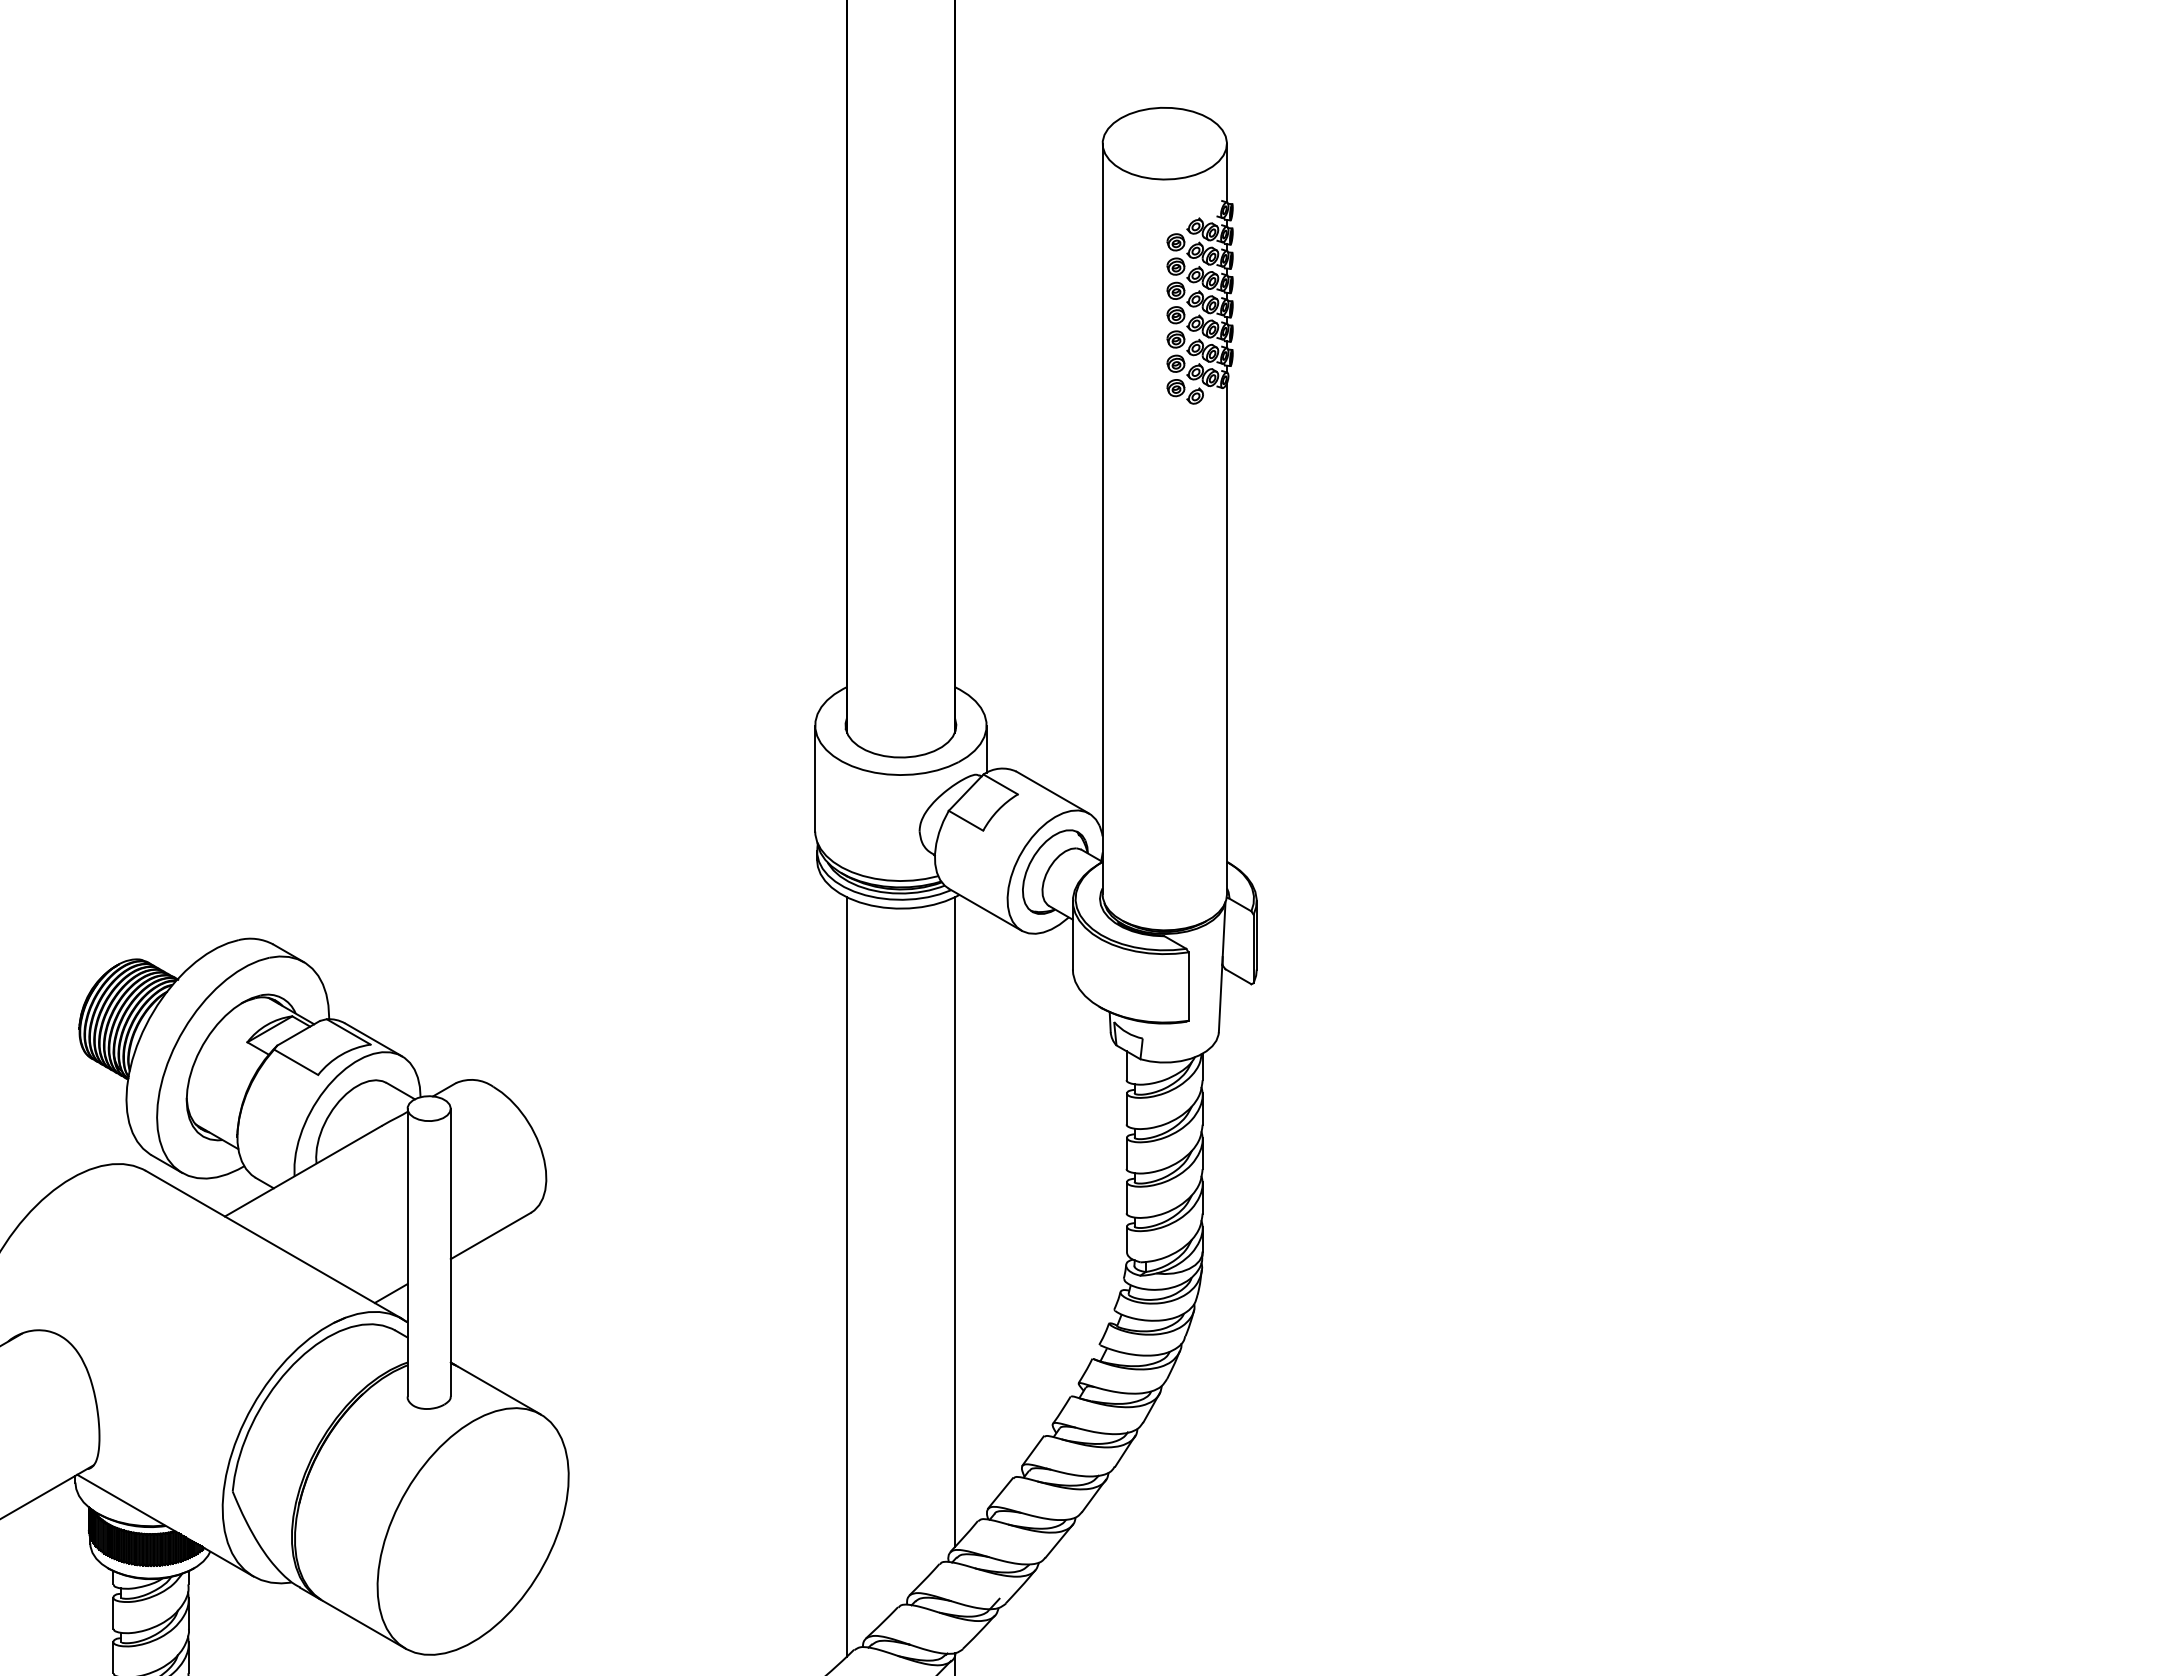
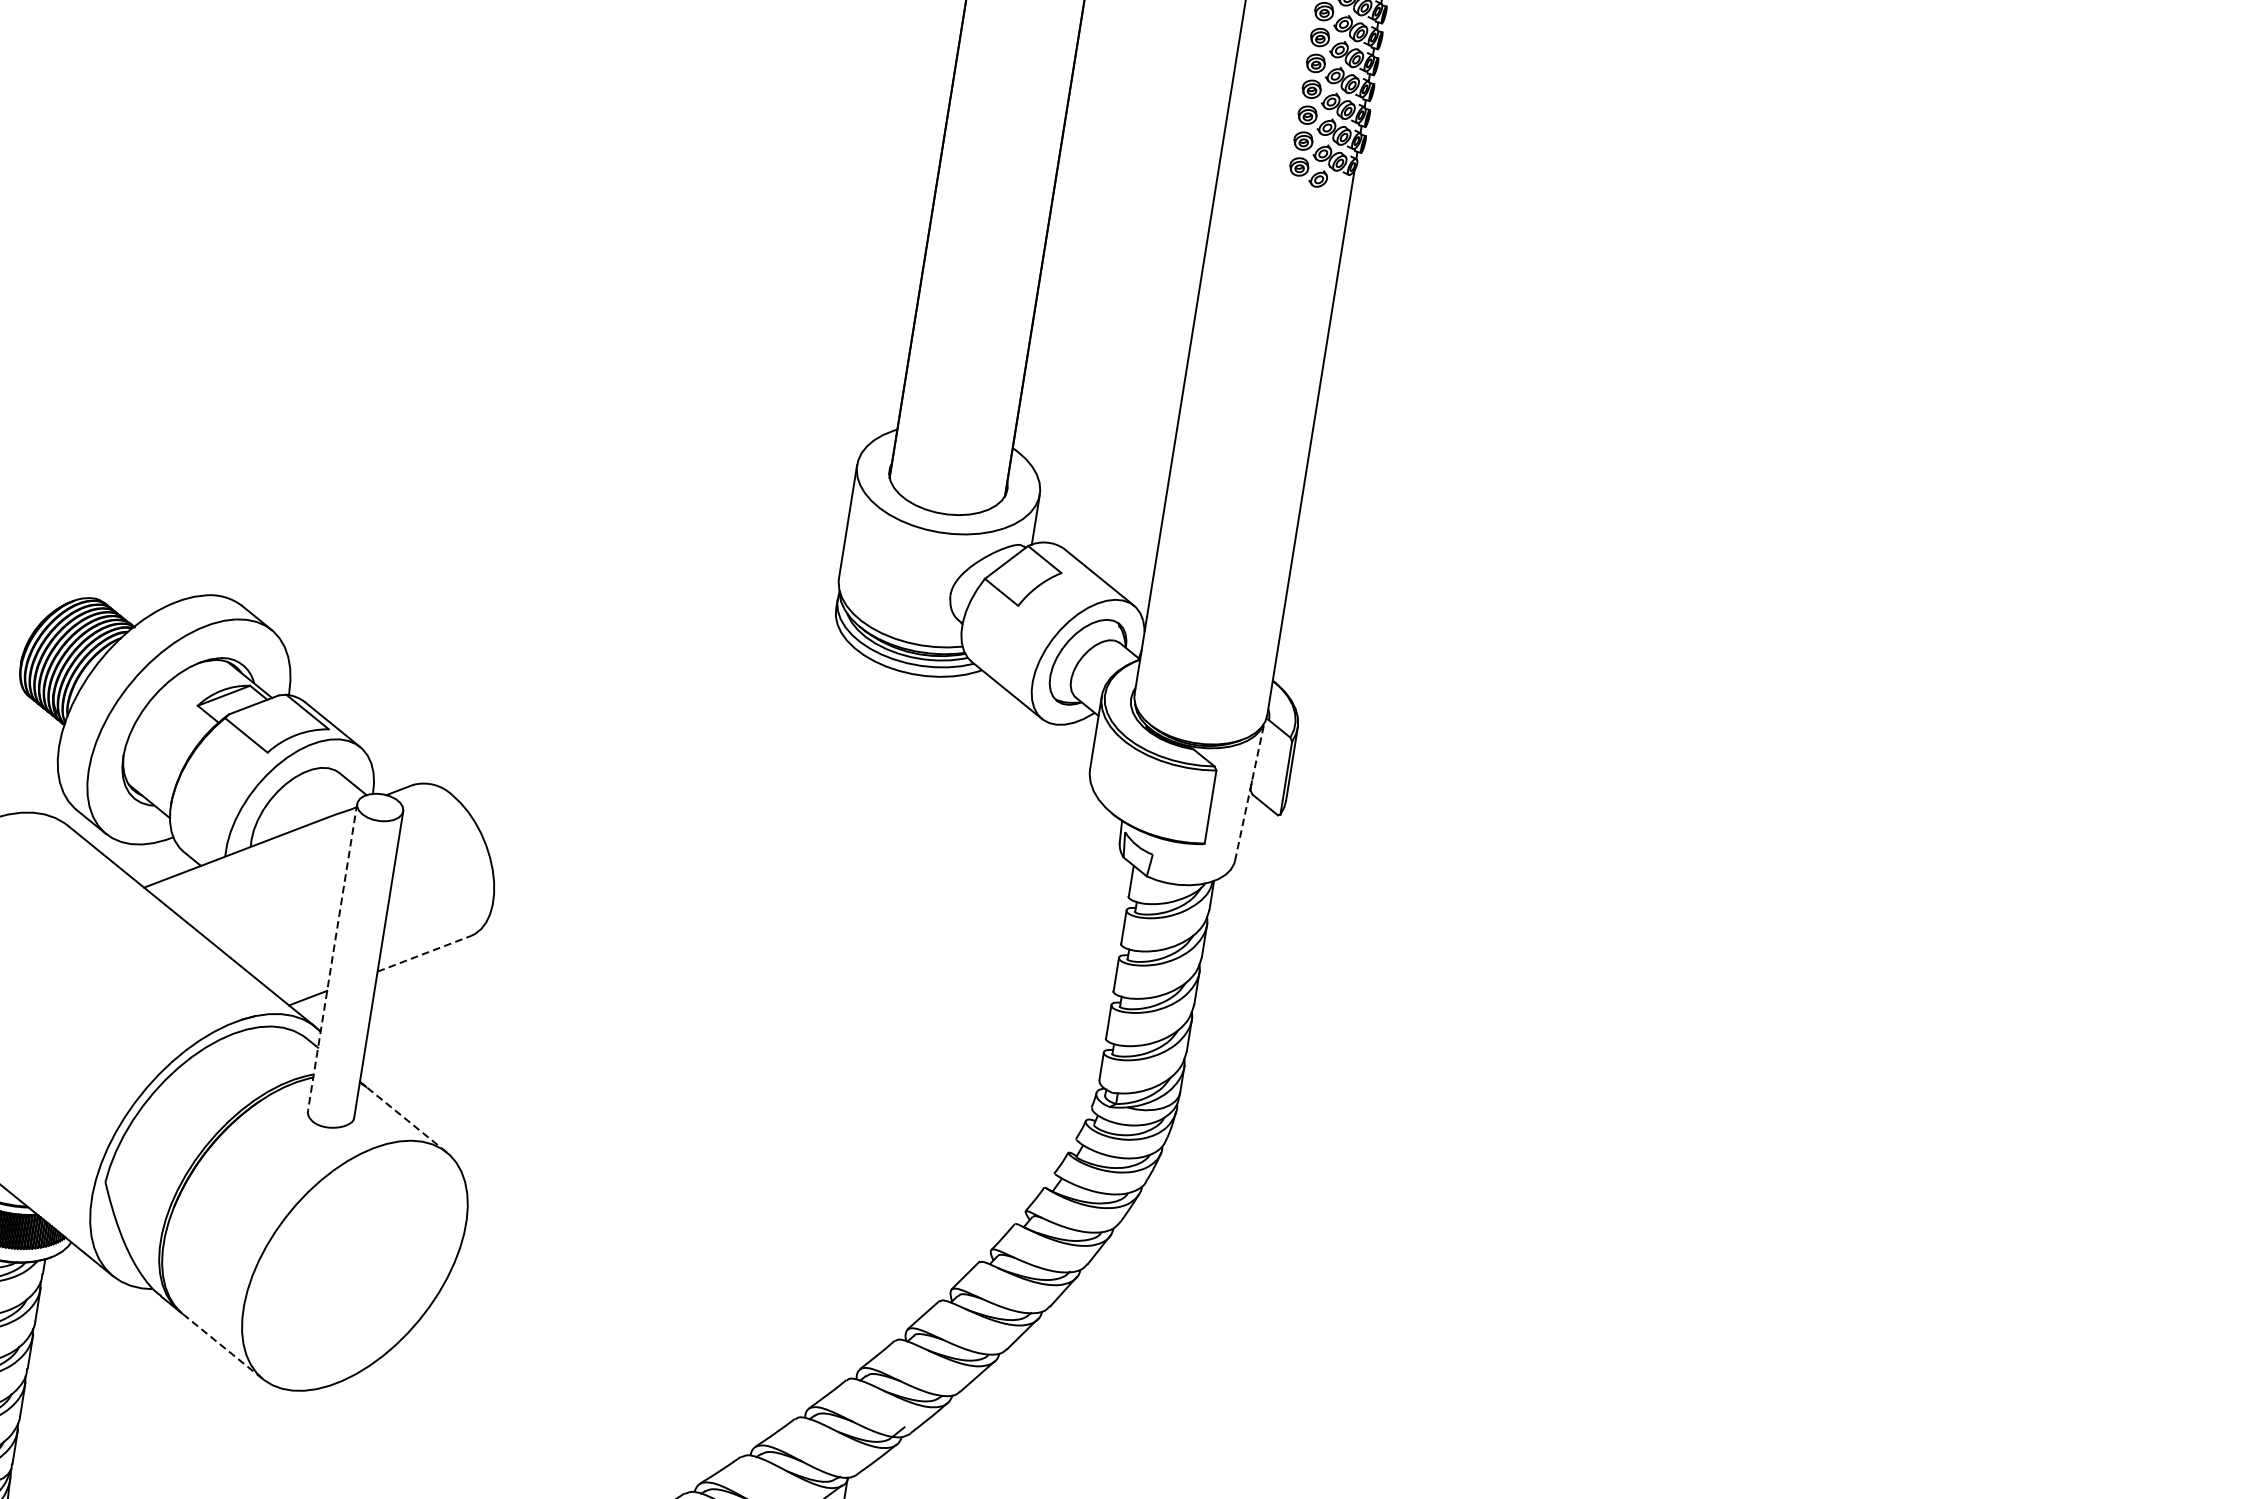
line: (1222, 966) -> (1250, 791), solid -> dashed
line: (955, 1221) -> (921, 1017), removed
line: (491, 1235) -> (425, 953), solid -> dashed
line: (407, 1252) -> (332, 957), solid -> dashed
line: (846, 1276) -> (796, 1057), removed
line: (499, 1390) -> (407, 1119), solid -> dashed
line: (364, 1624) -> (223, 1346), solid -> dashed

